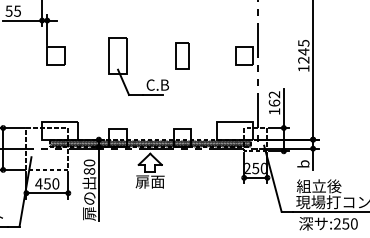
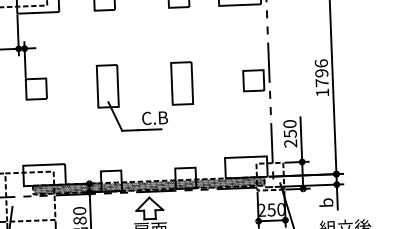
text: (303, 51) -> (321, 72), 1245 -> 1796
part: (182, 55) -> (182, 82), size x1.43
text: (274, 103) -> (290, 134), 162 -> 250

